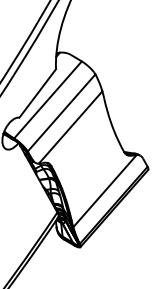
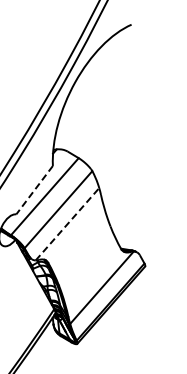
line: (37, 93) -> (34, 190), solid -> dashed
line: (70, 126) -> (67, 223), solid -> dashed

